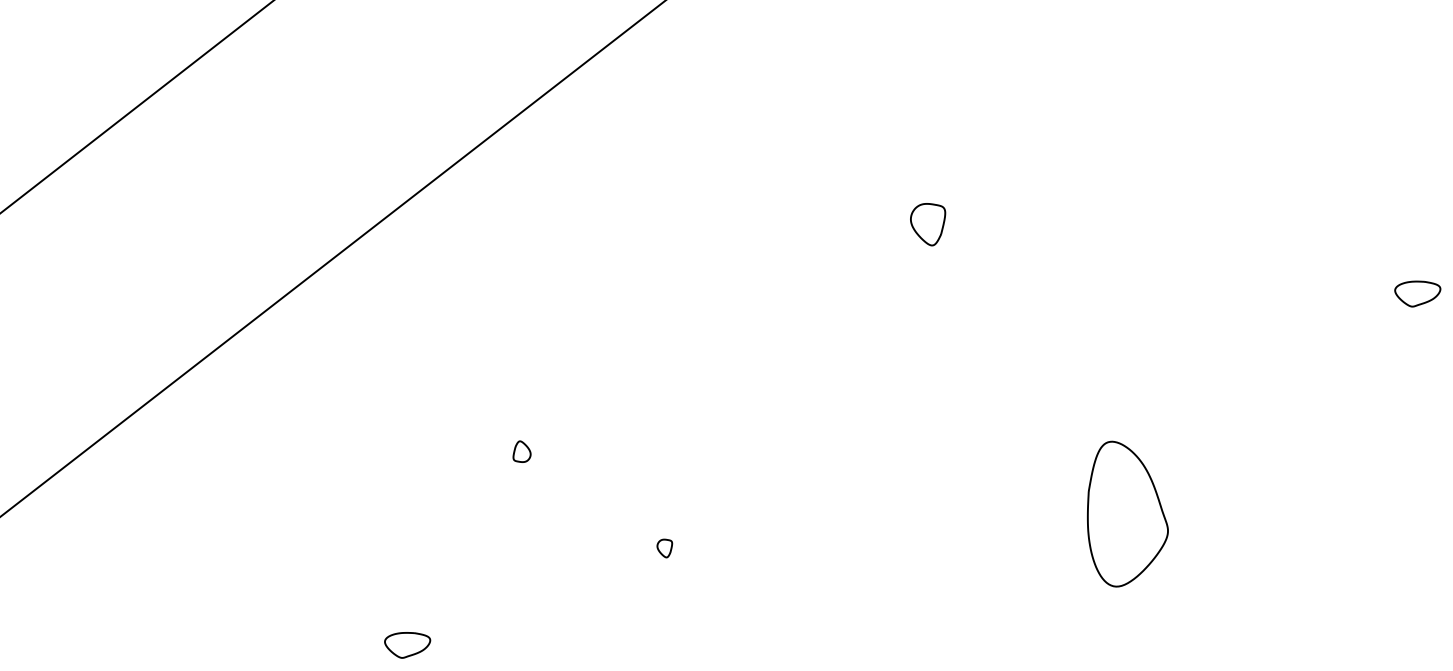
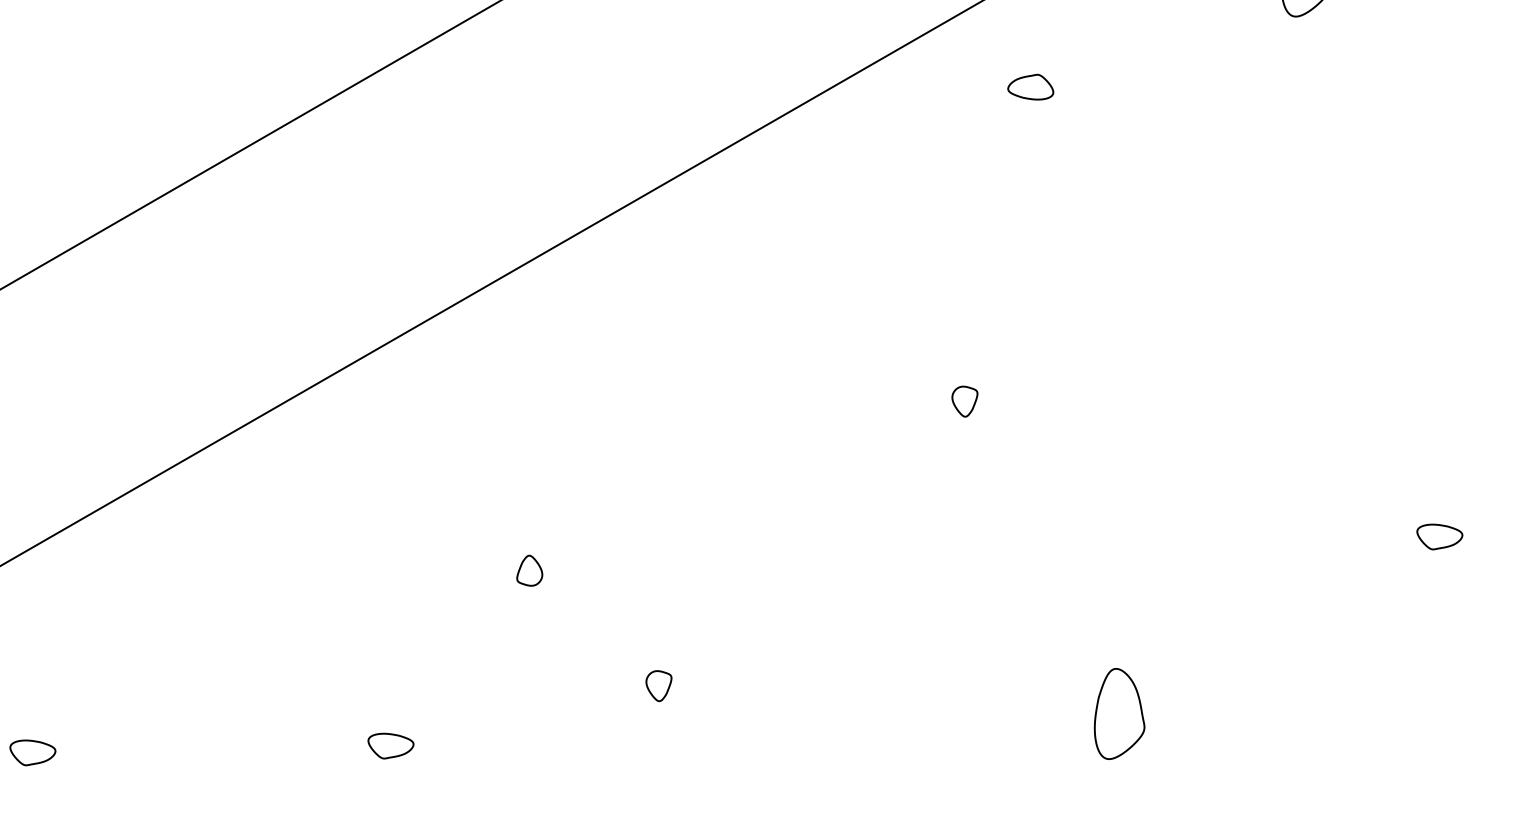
part: (928, 224) -> (964, 401), size x0.71
part: (521, 451) -> (529, 570), size x1.43
part: (1125, 512) -> (1119, 713), size x0.62
part: (664, 548) -> (658, 686), size x1.67

